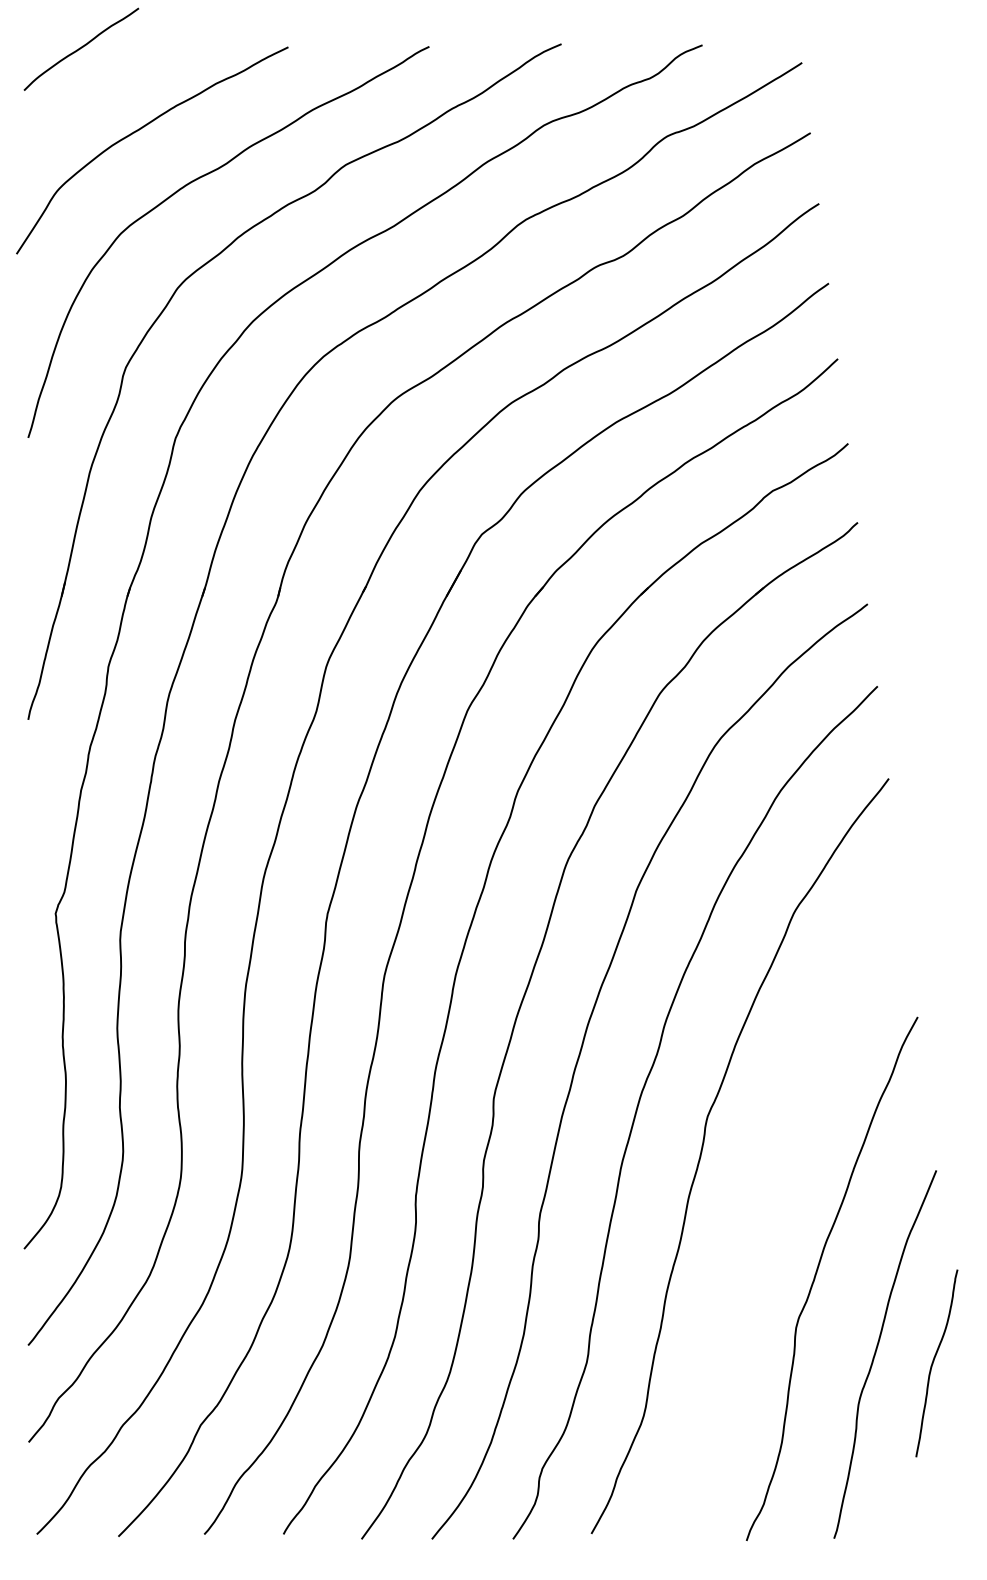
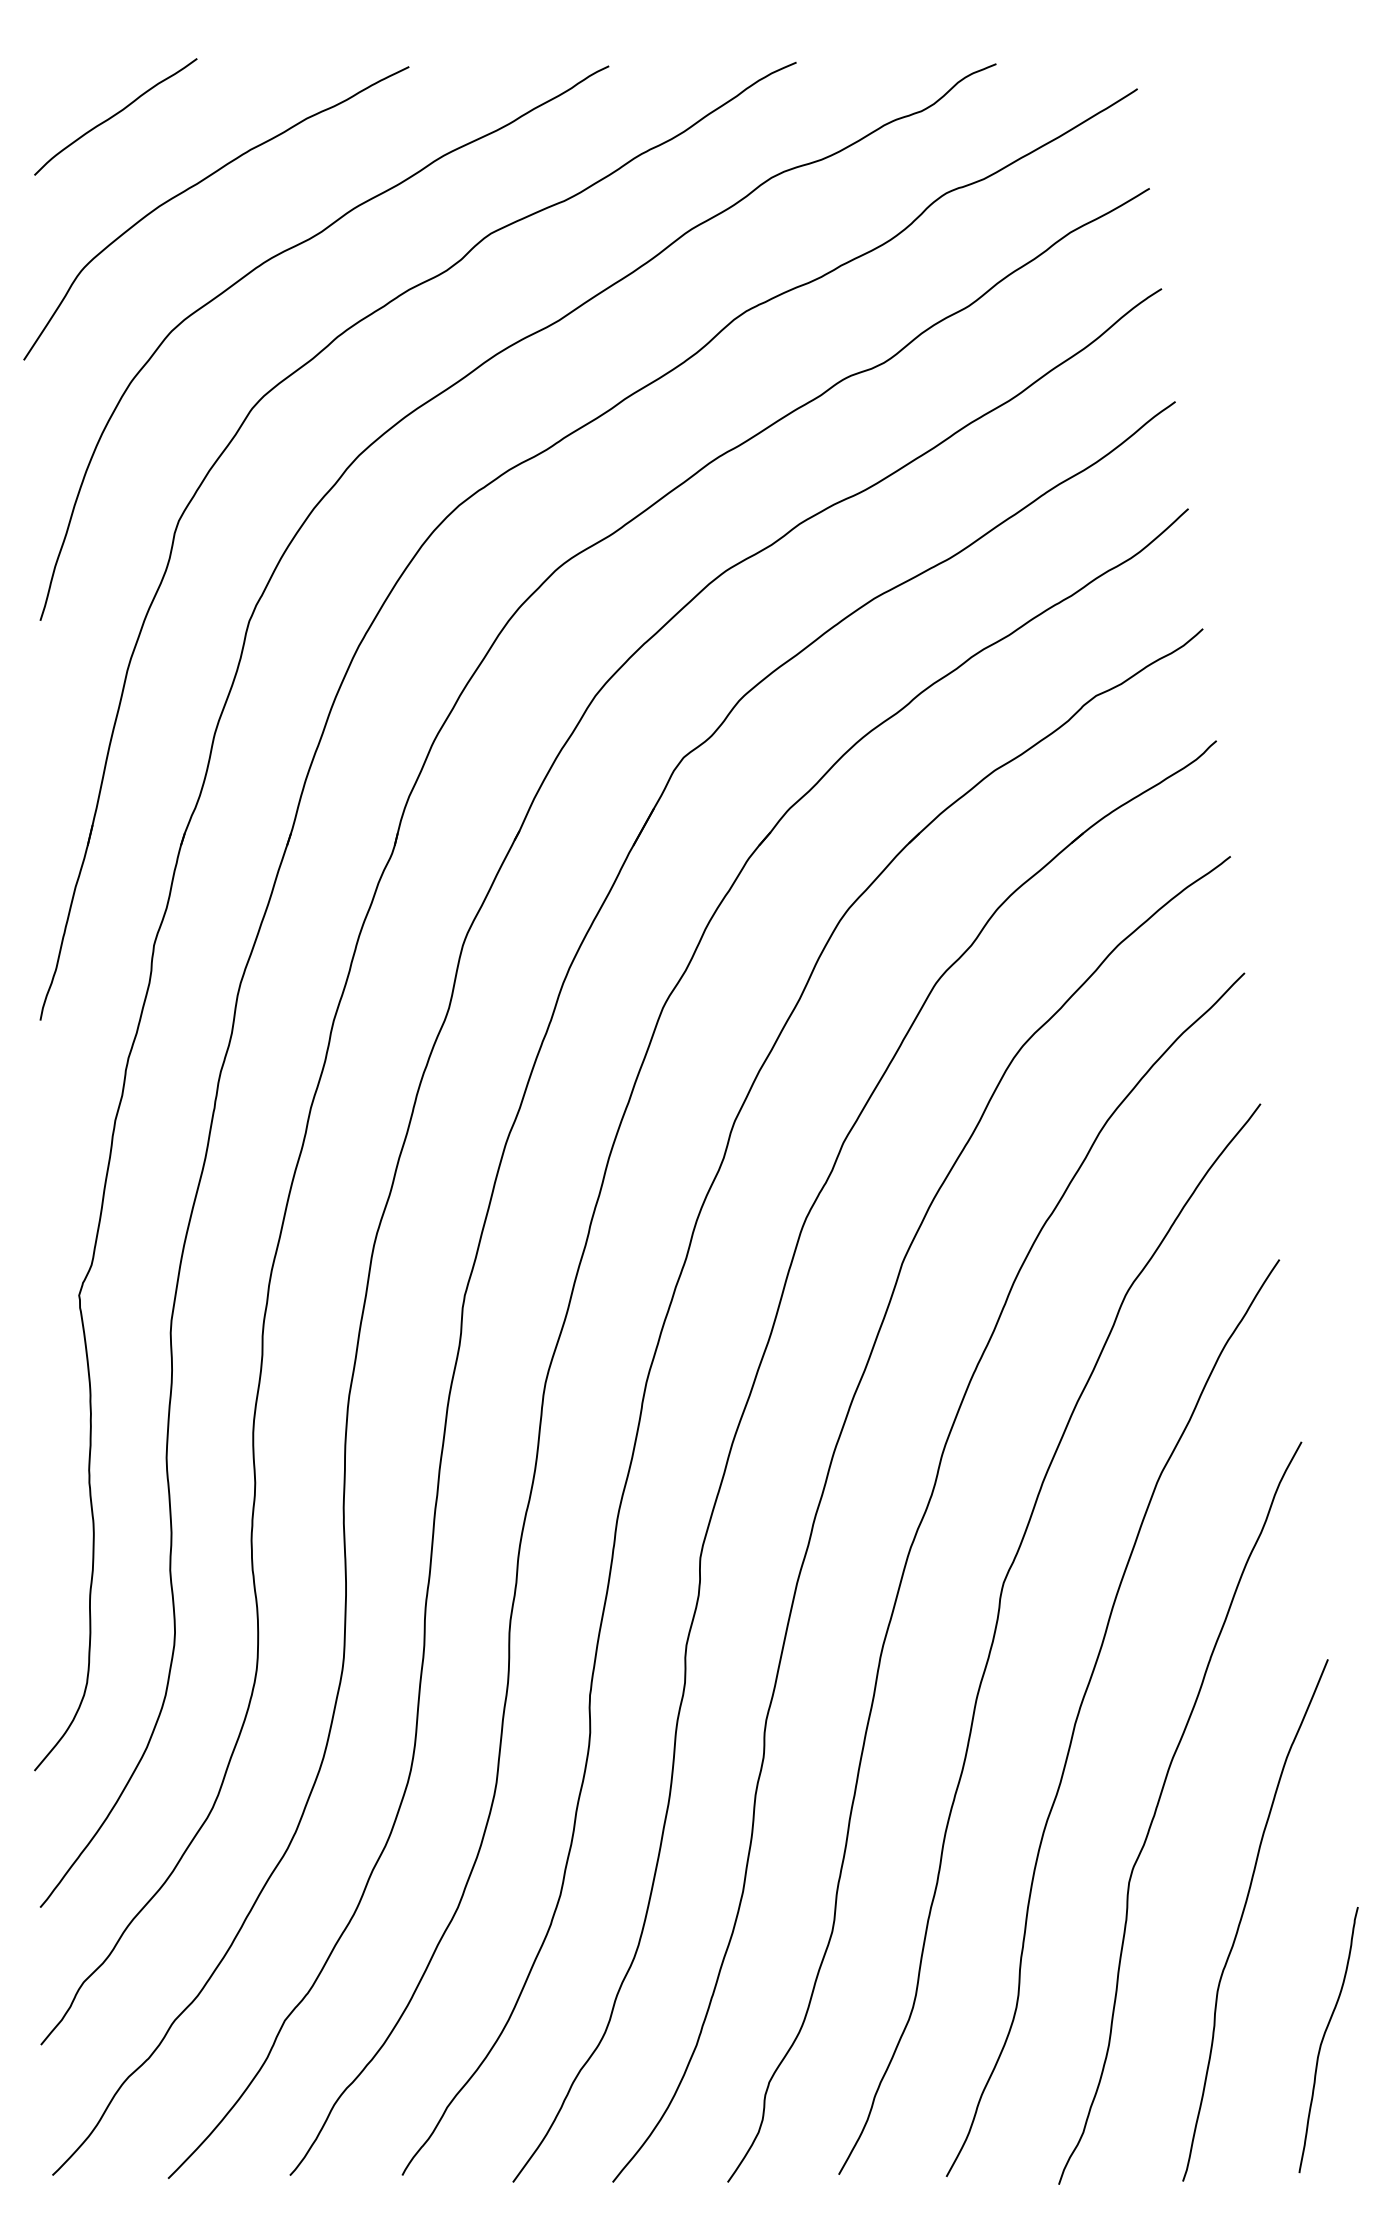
curve: (81, 48) -> (115, 115), moved
curve: (762, 1204) -> (1081, 1707), added
curve: (933, 1361) -> (1324, 2037), moved

